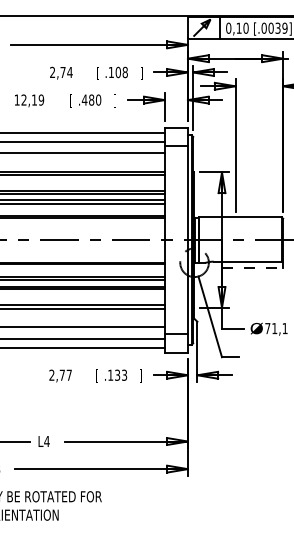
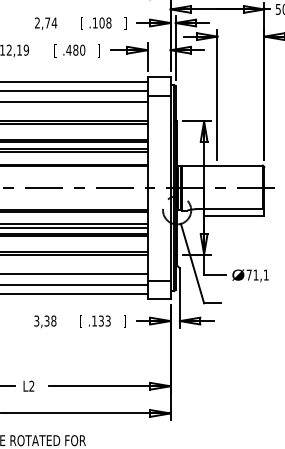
line: (253, 268) -> (235, 215), dashed -> solid
text: (60, 374) -> (45, 320), 2,77 -> 3,38
text: (46, 440) -> (31, 385), L4 -> L2

